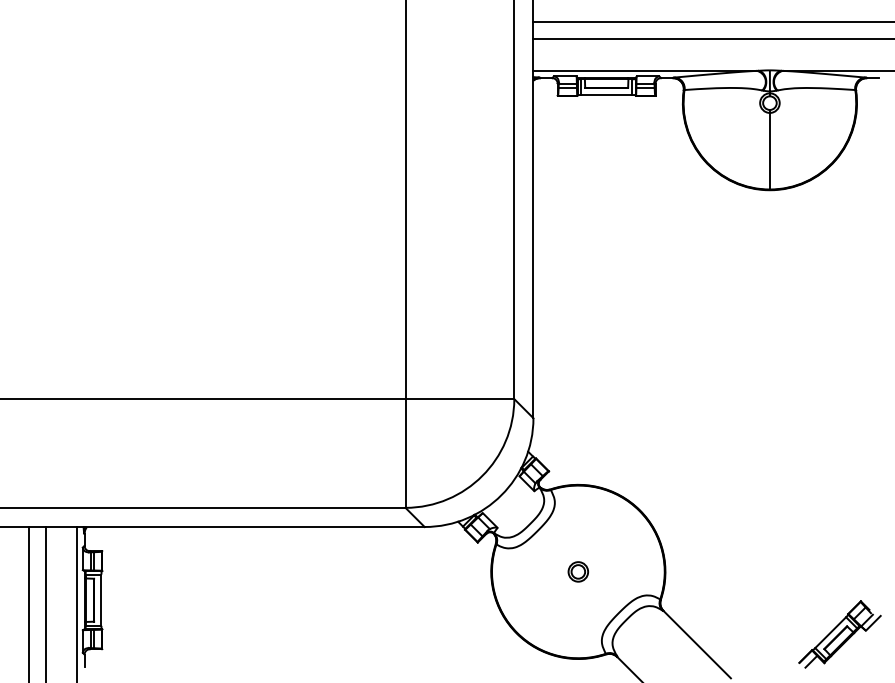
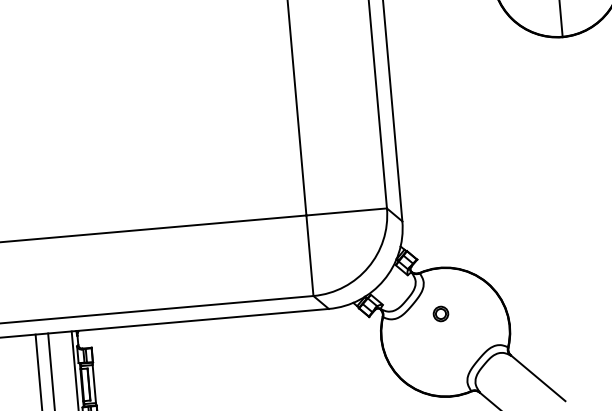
part: (577, 571) -> (440, 313), moved

